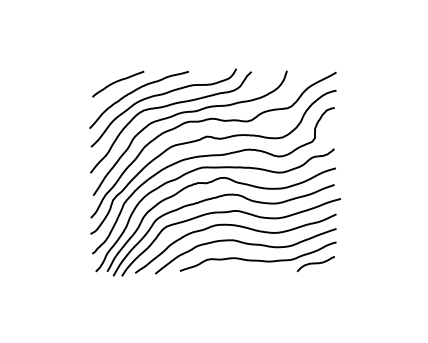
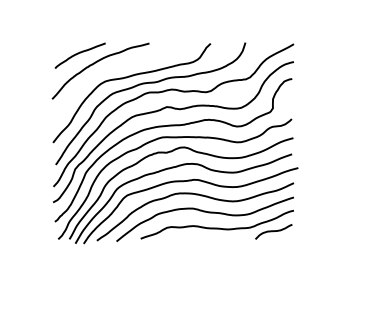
curve: (162, 95) -> (123, 66), removed

